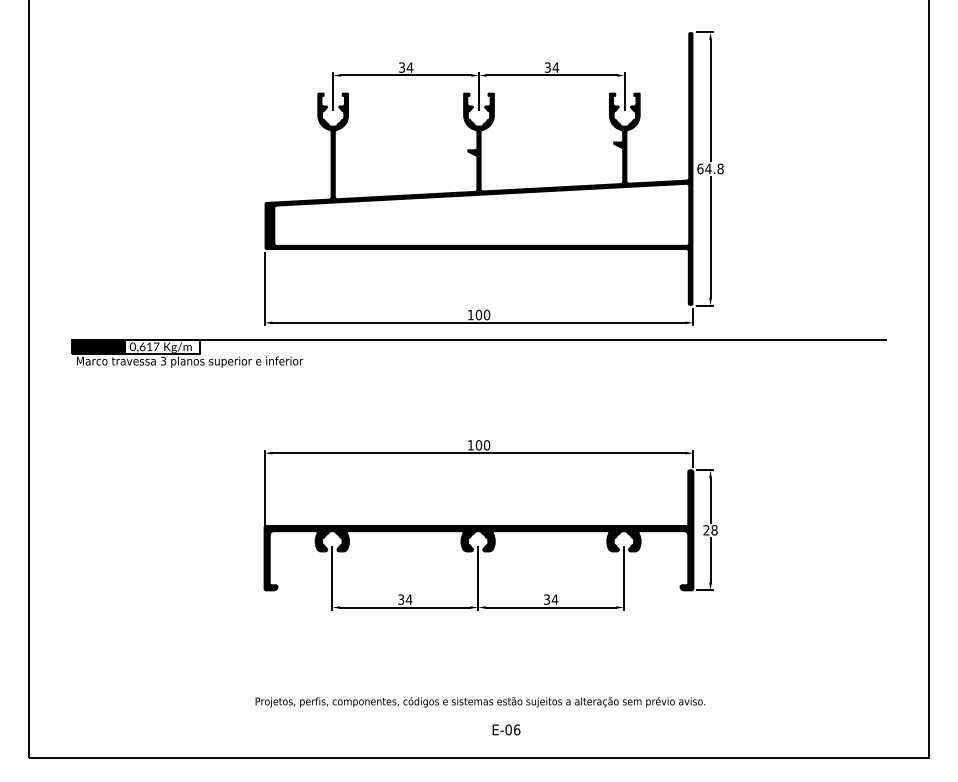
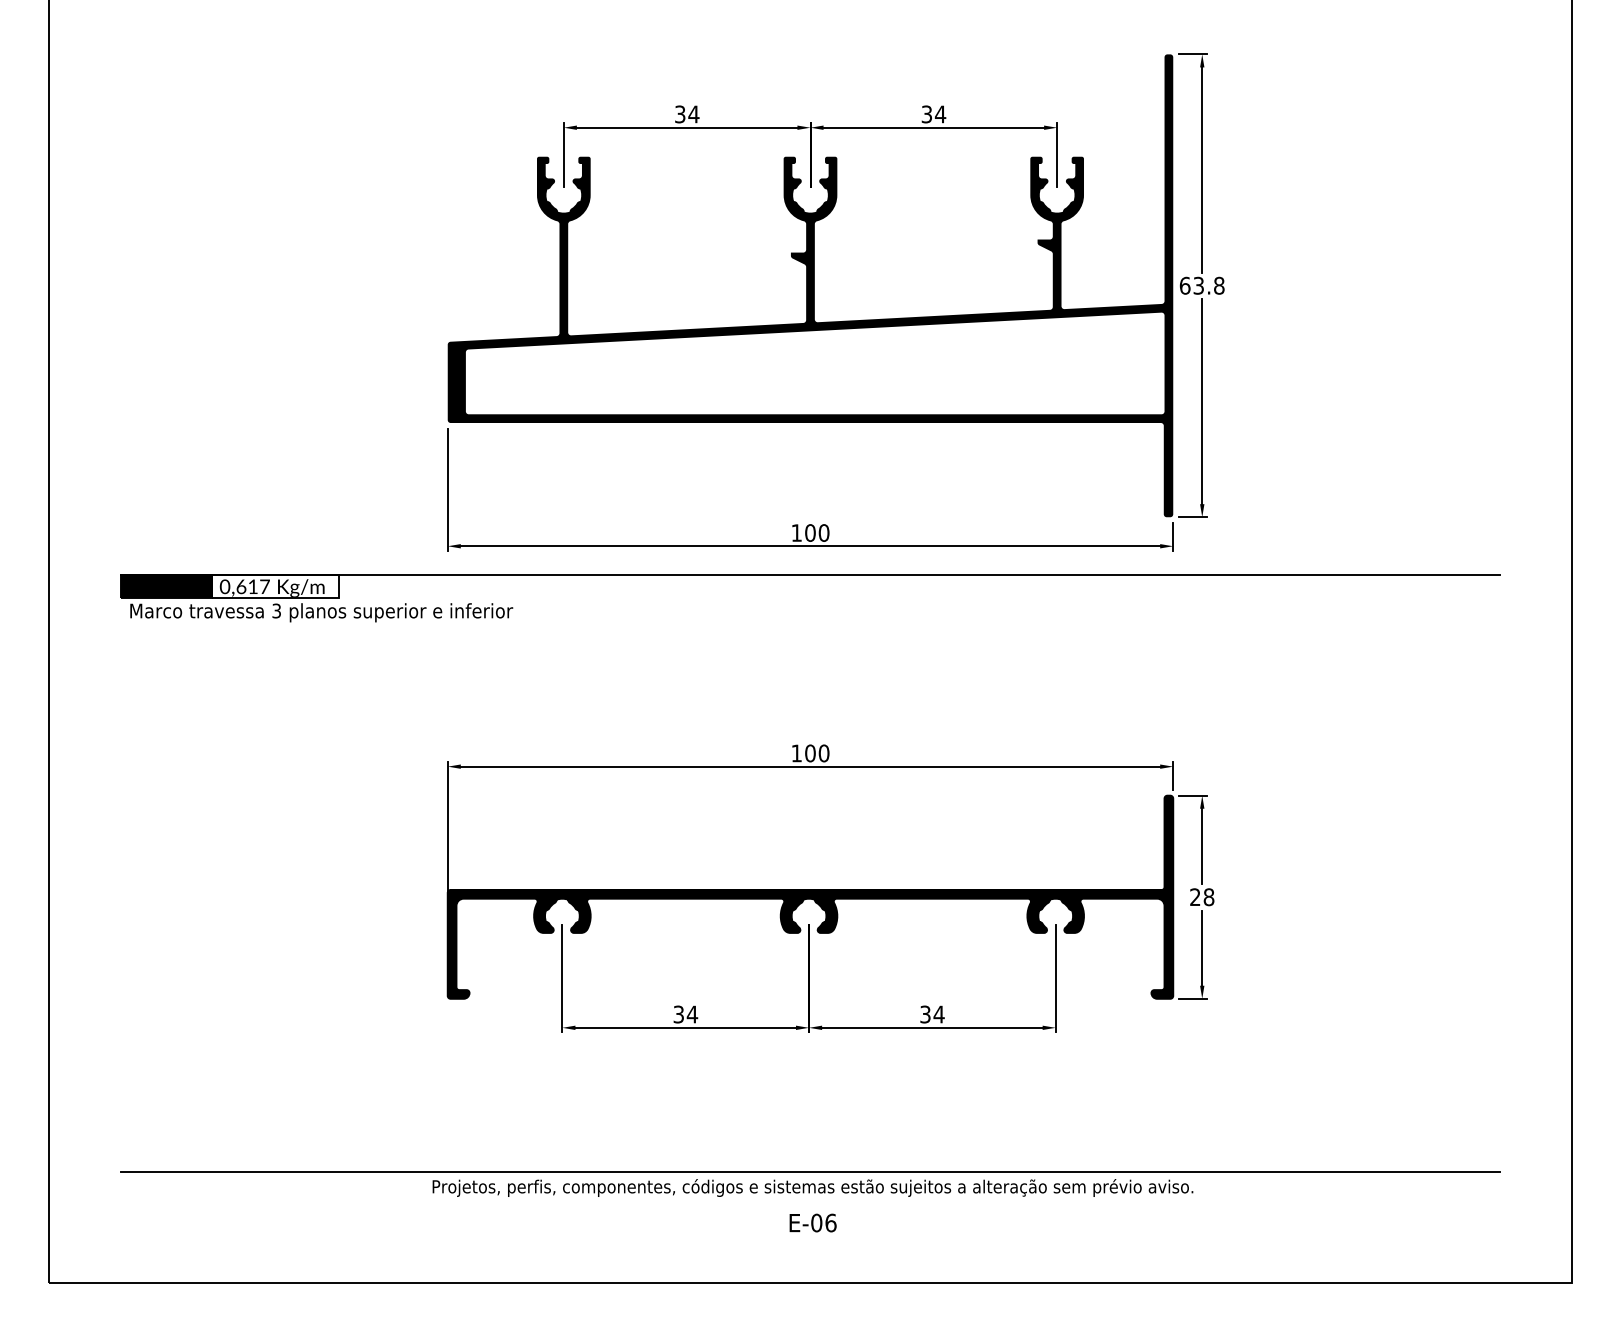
text: (708, 168) -> (1198, 285), 64.8 -> 63.8
line: (478, 692) -> (809, 1171), added
text: (506, 729) -> (813, 1222), moved

